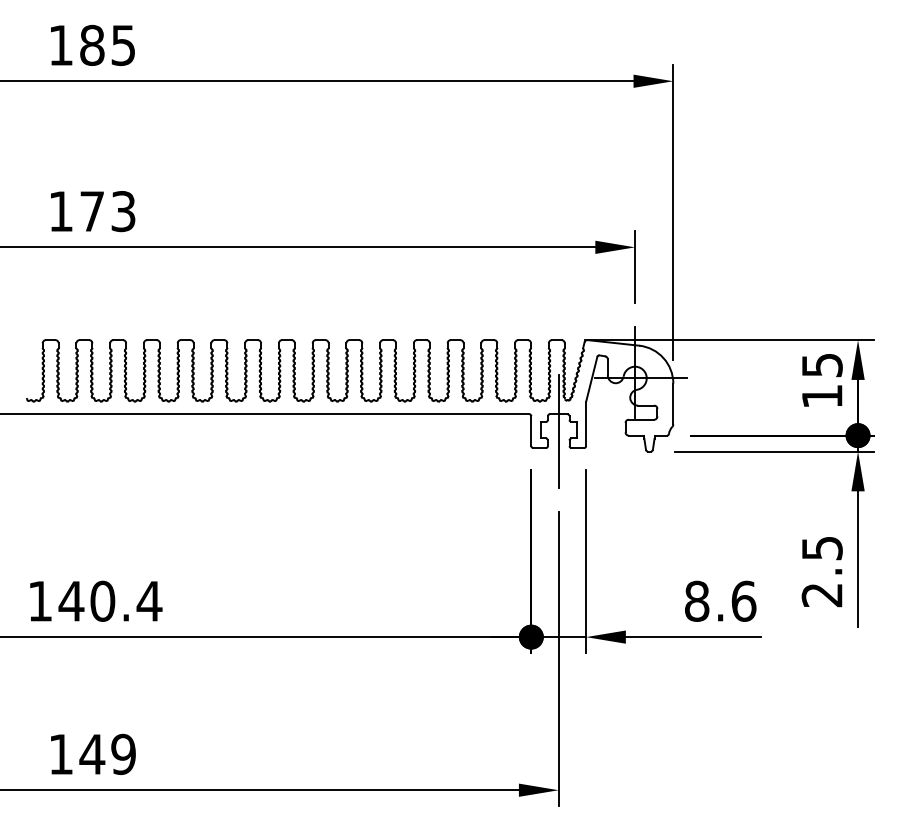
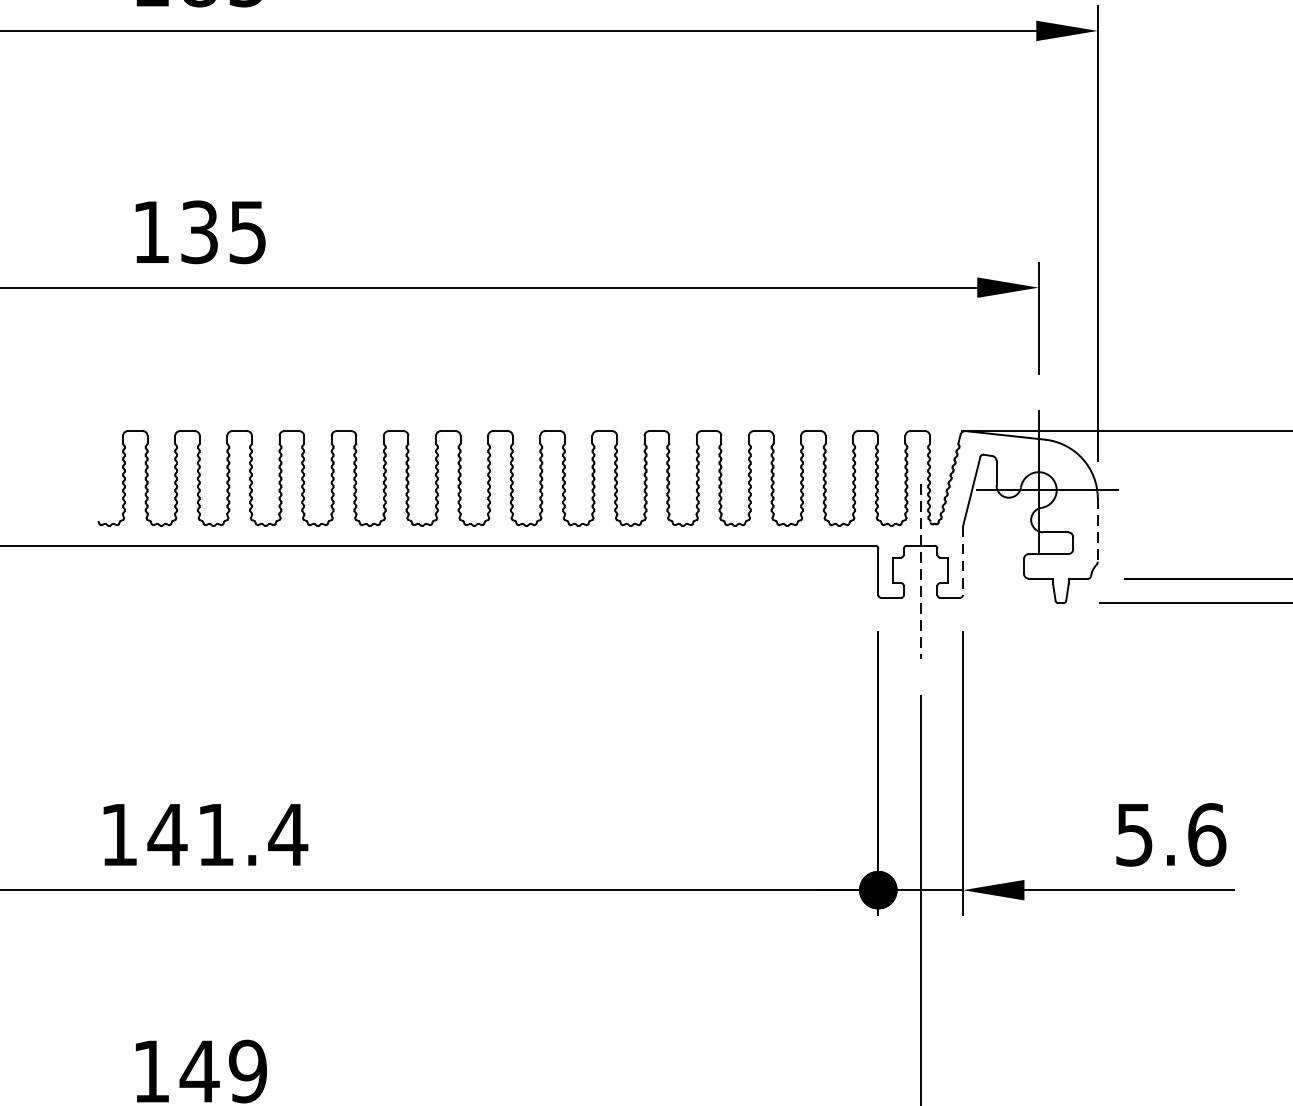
text: (107, 211) -> (223, 232), 173 -> 135
line: (673, 404) -> (1098, 530), solid -> dashed
line: (586, 424) -> (963, 561), solid -> dashed
line: (558, 431) -> (920, 572), solid -> dashed
text: (102, 600) -> (215, 833), 140.4 -> 141.4
text: (697, 600) -> (1135, 833), 8.6 -> 5.6

